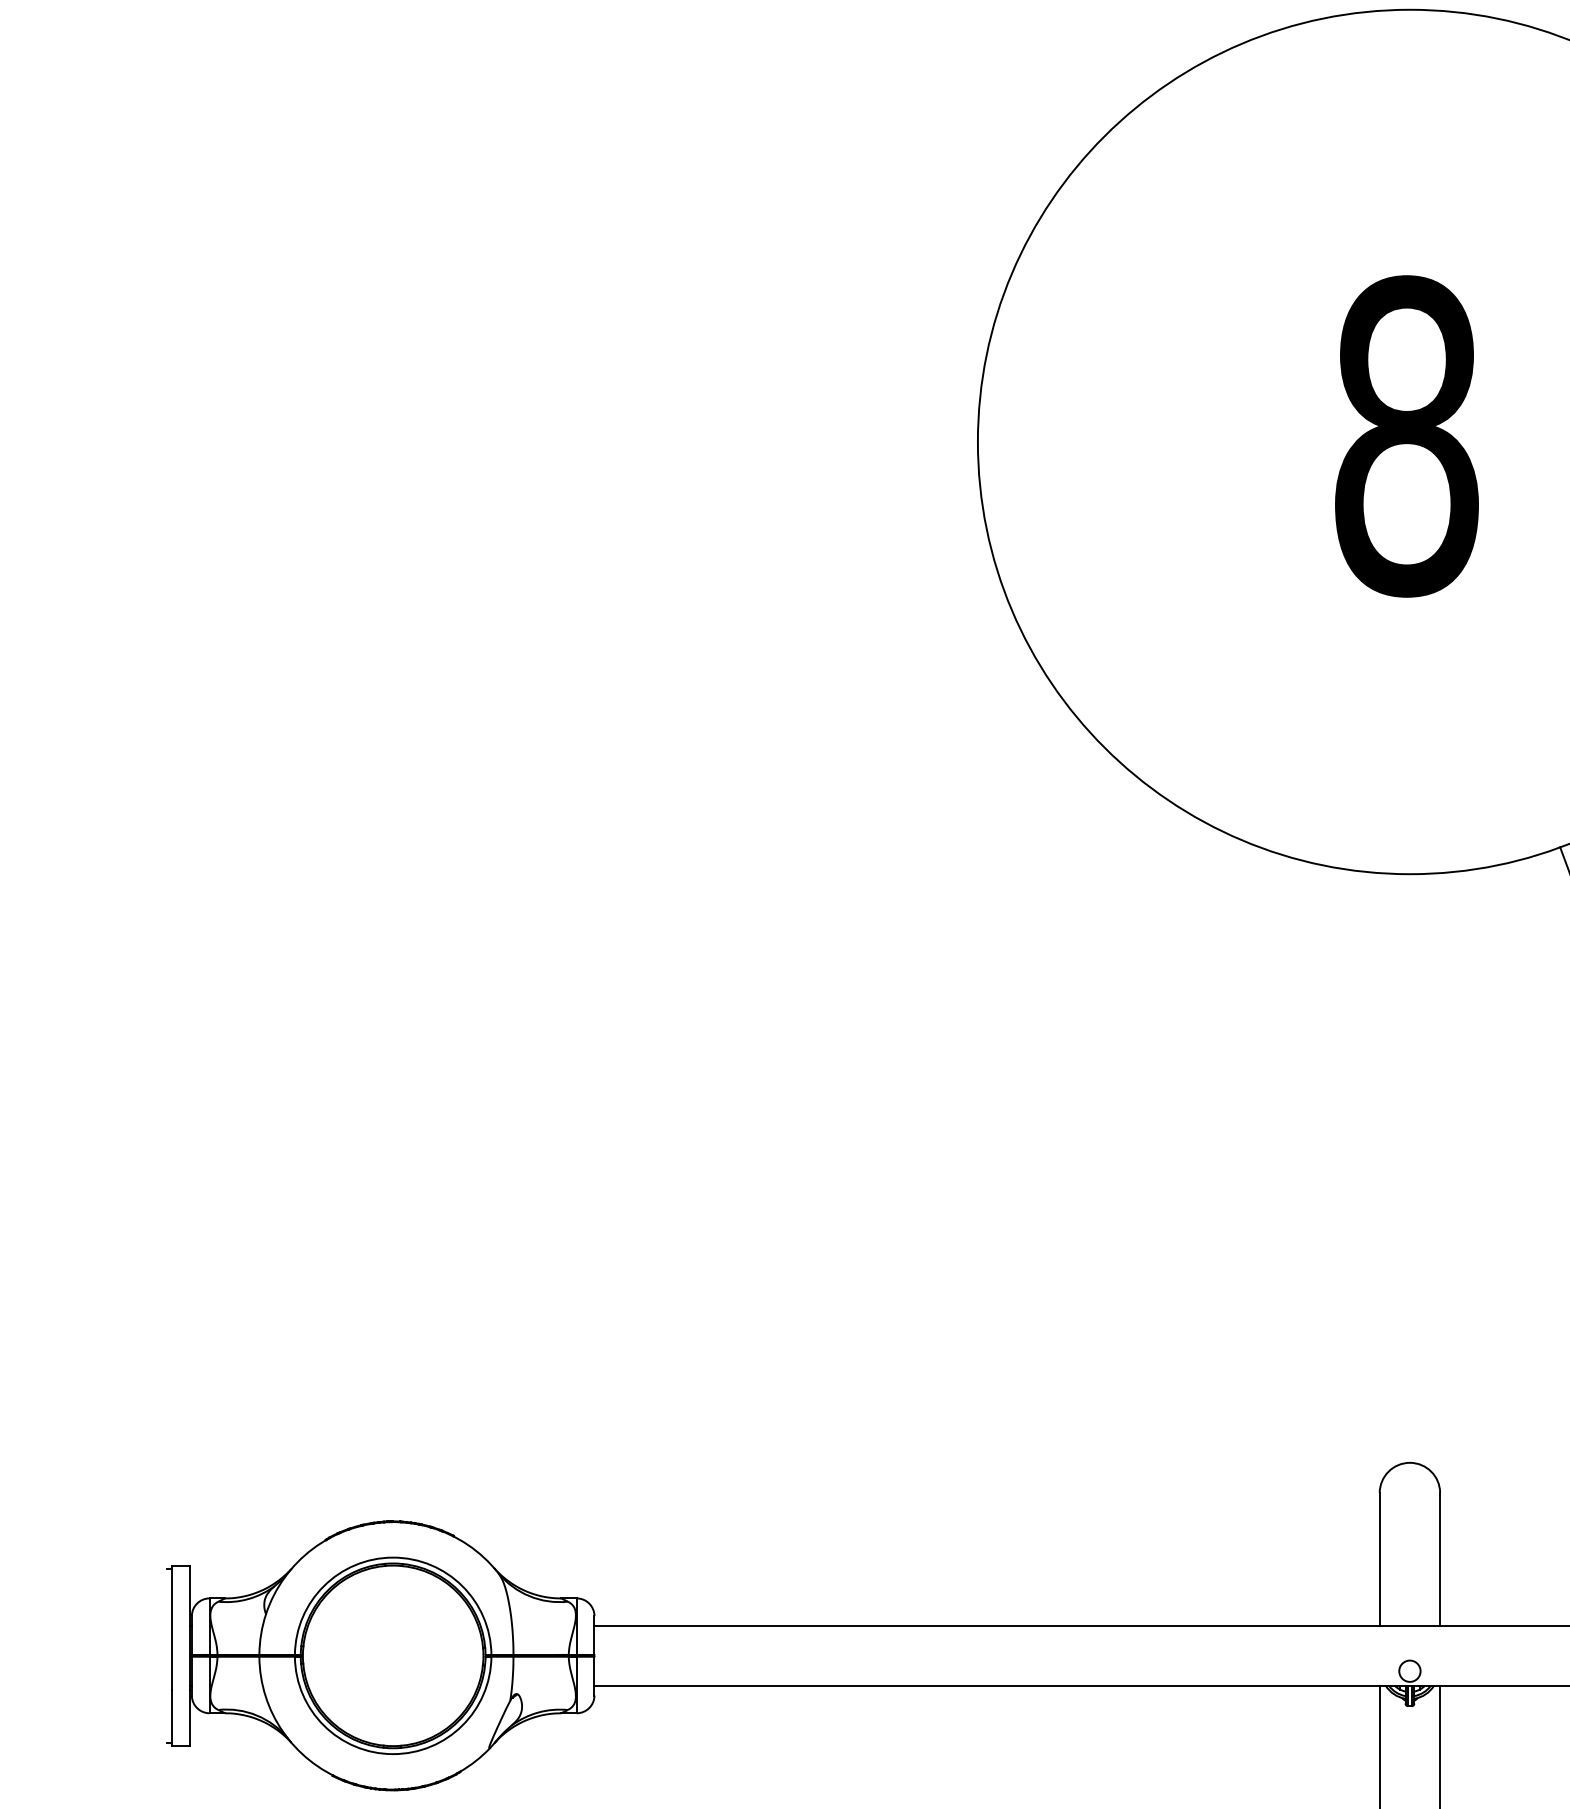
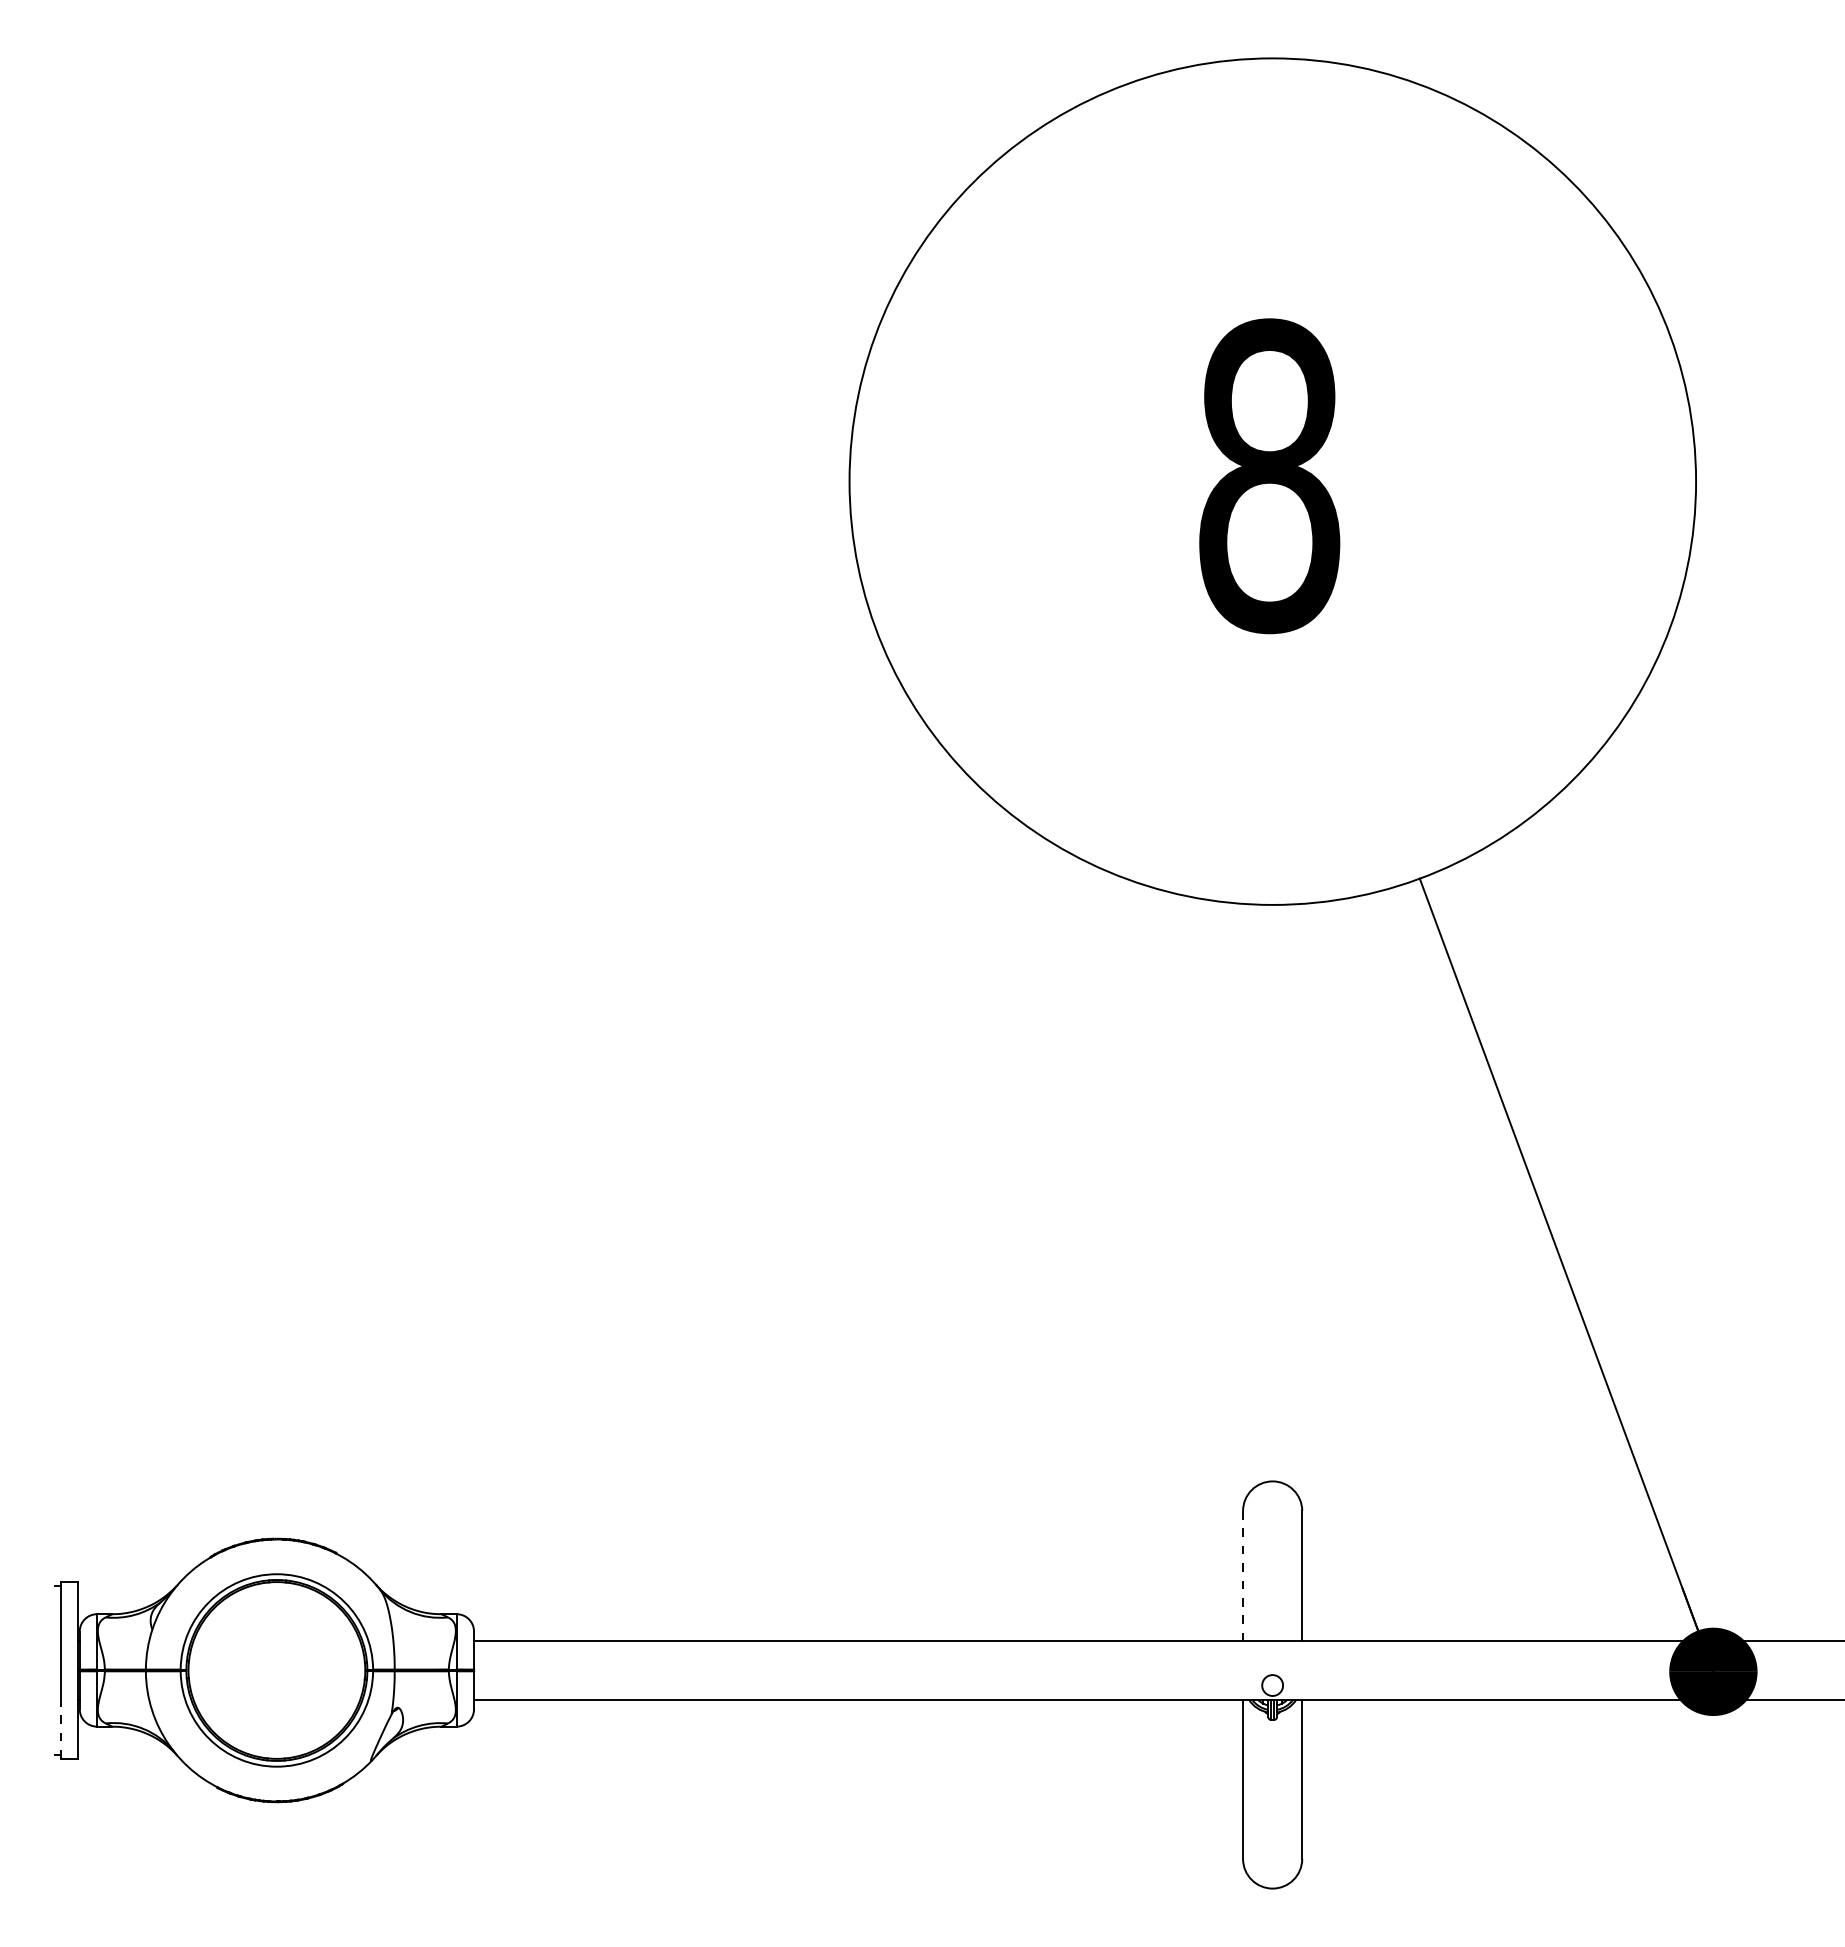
line: (1380, 1559) -> (1243, 1576), solid -> dashed
line: (172, 1718) -> (60, 1731), solid -> dashed

